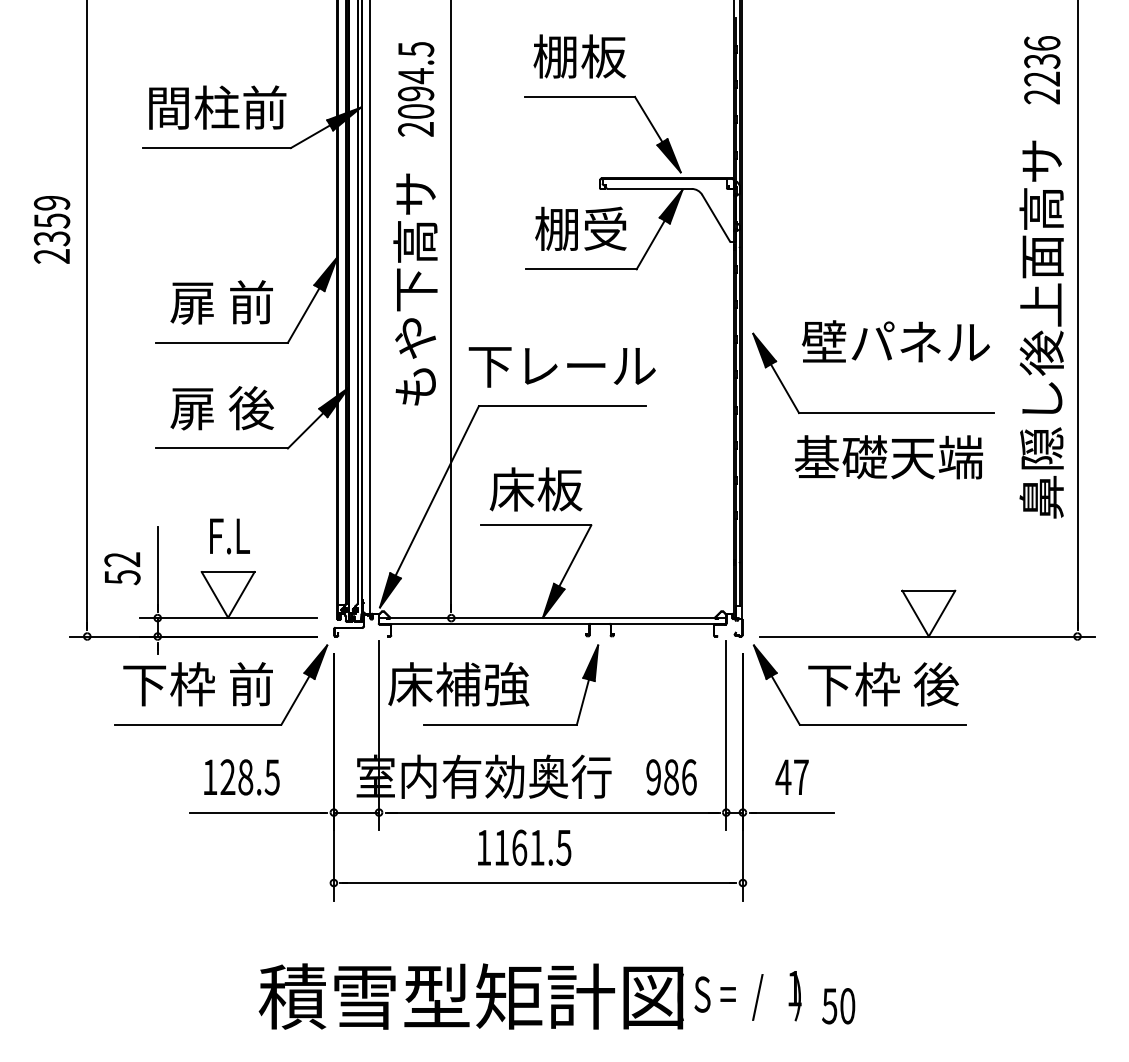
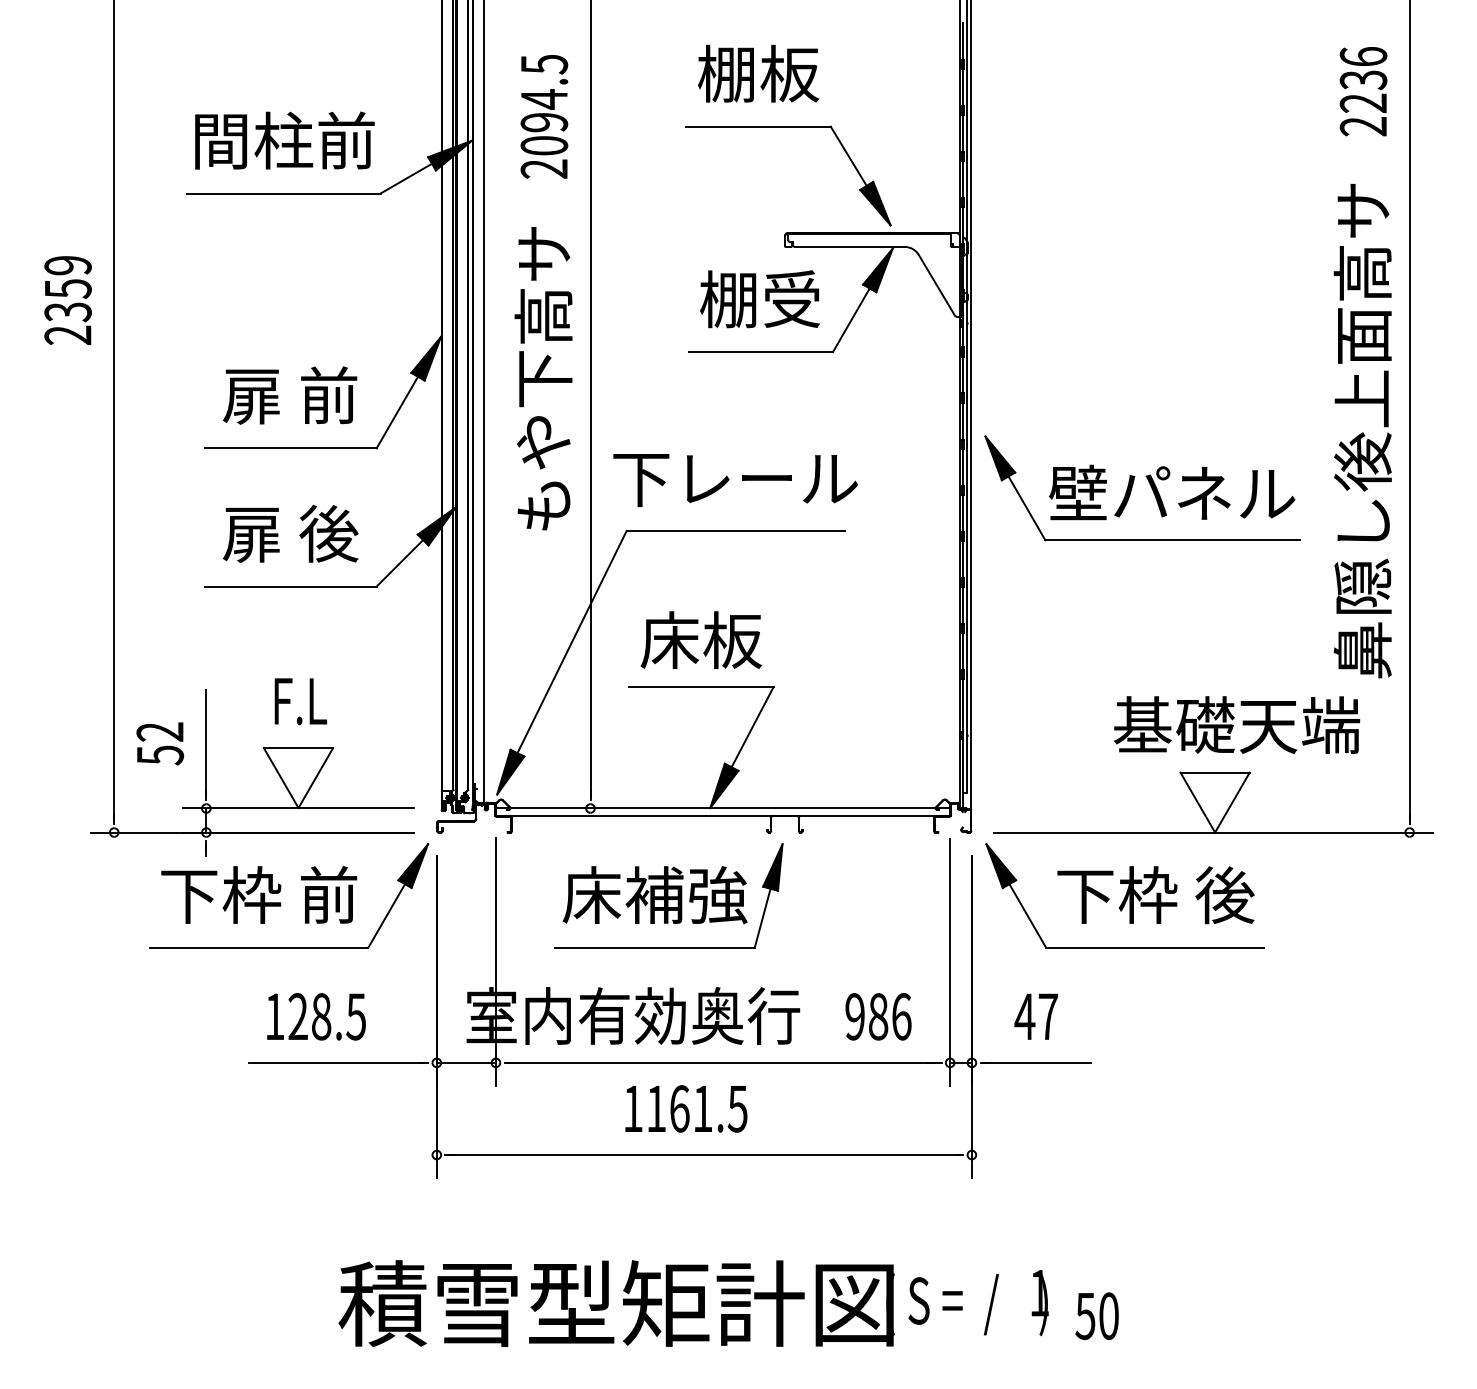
text: (896, 341) -> (1172, 492), moved
text: (889, 456) -> (1237, 724), moved
text: (458, 684) -> (654, 895), moved

